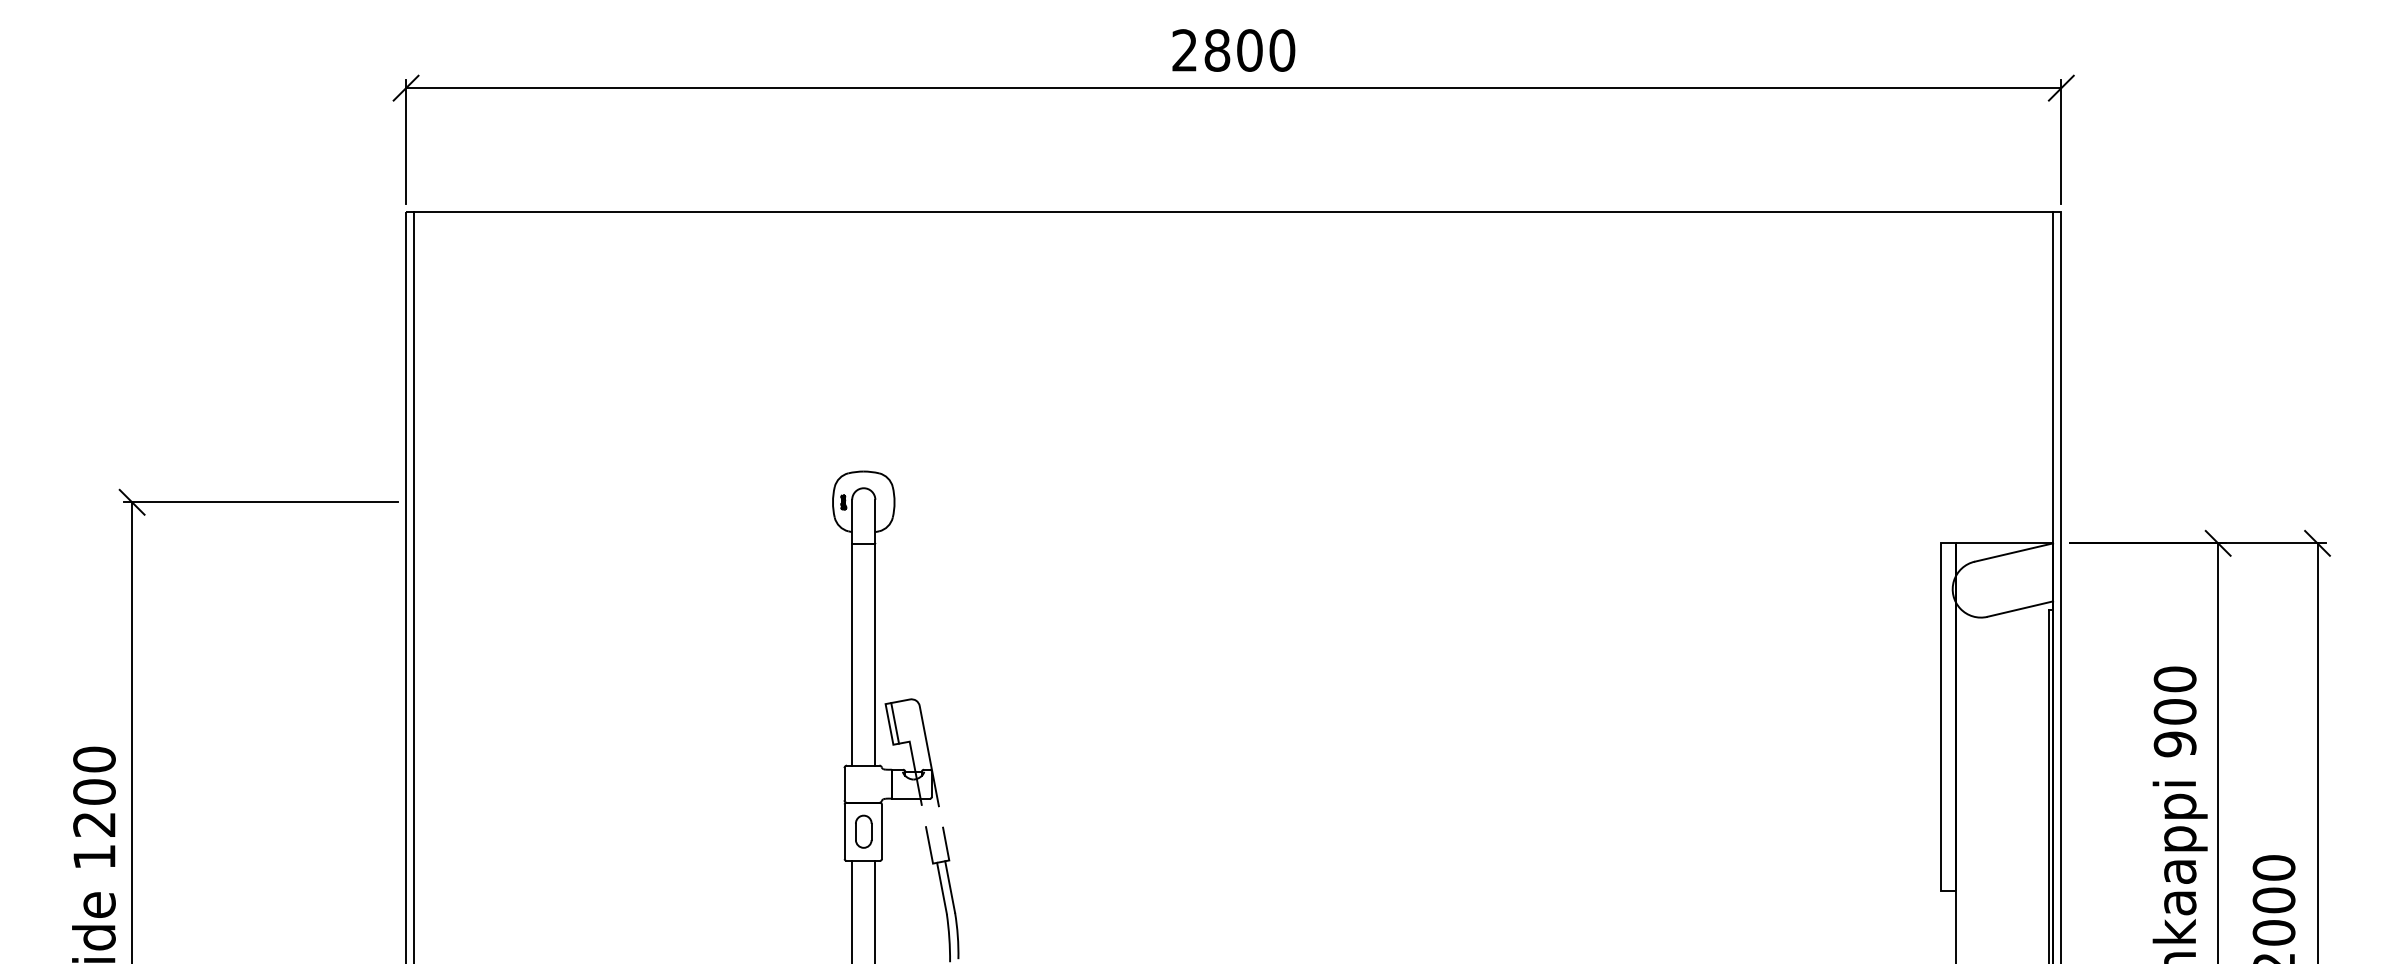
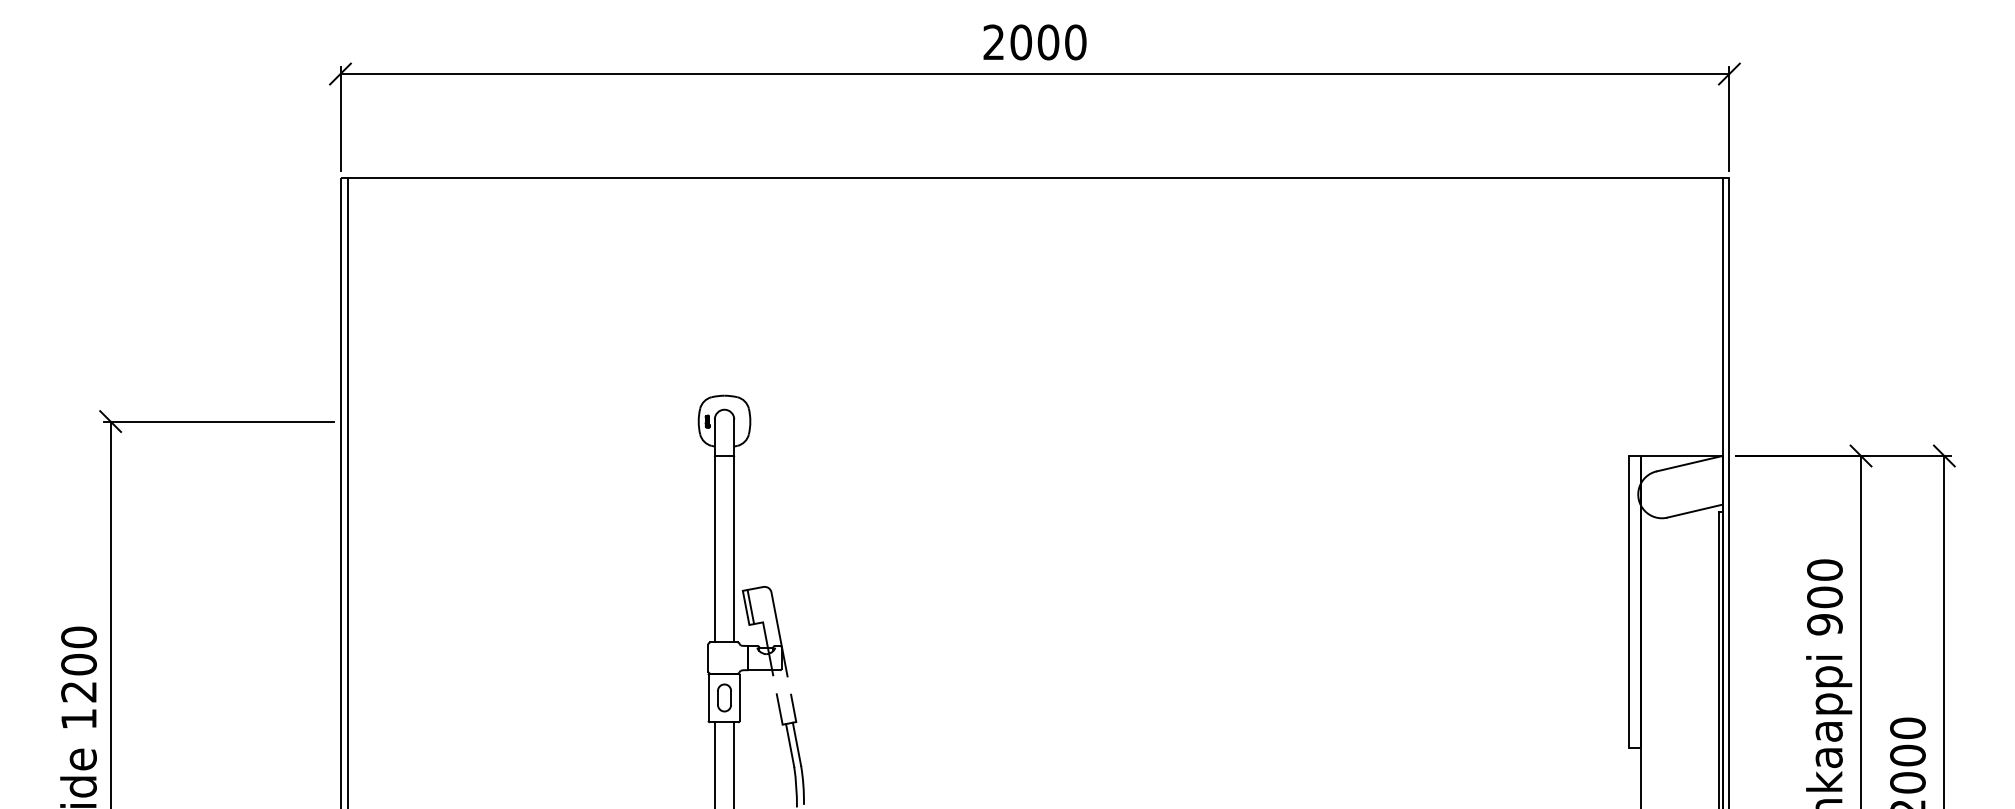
text: (1217, 50) -> (1021, 42), 2800 -> 2000

